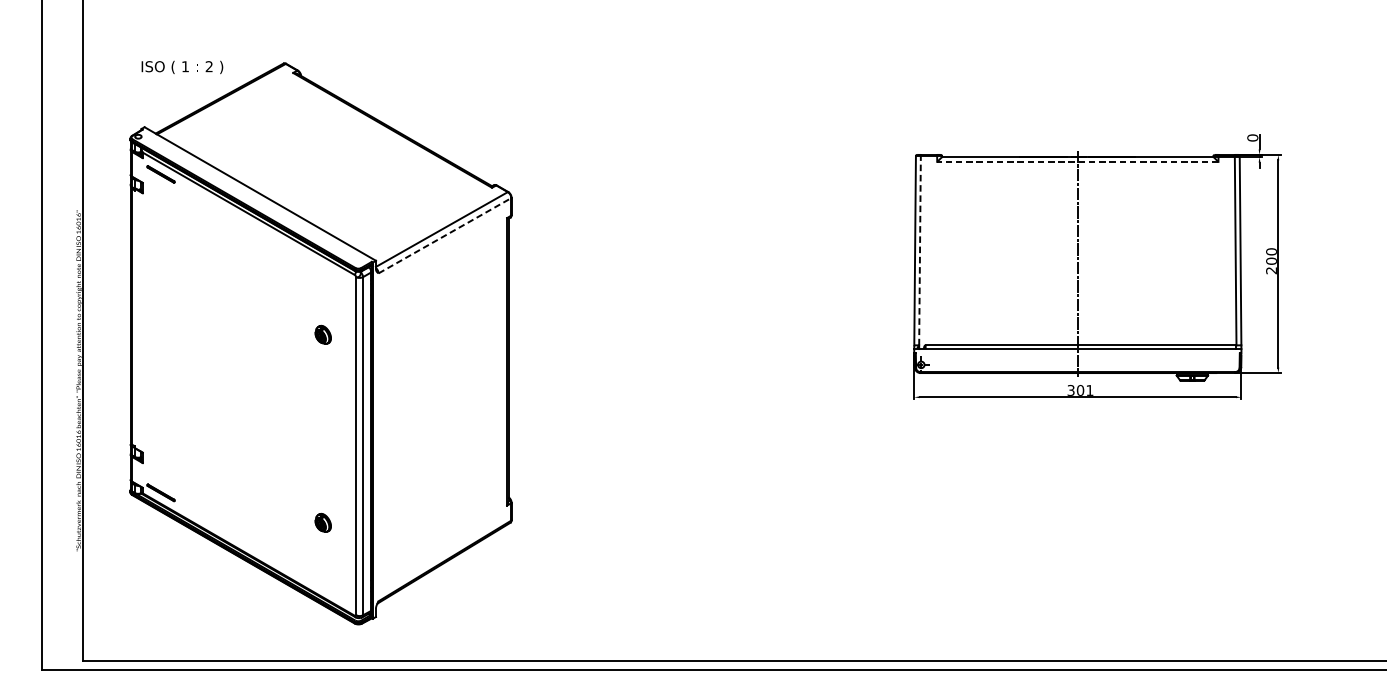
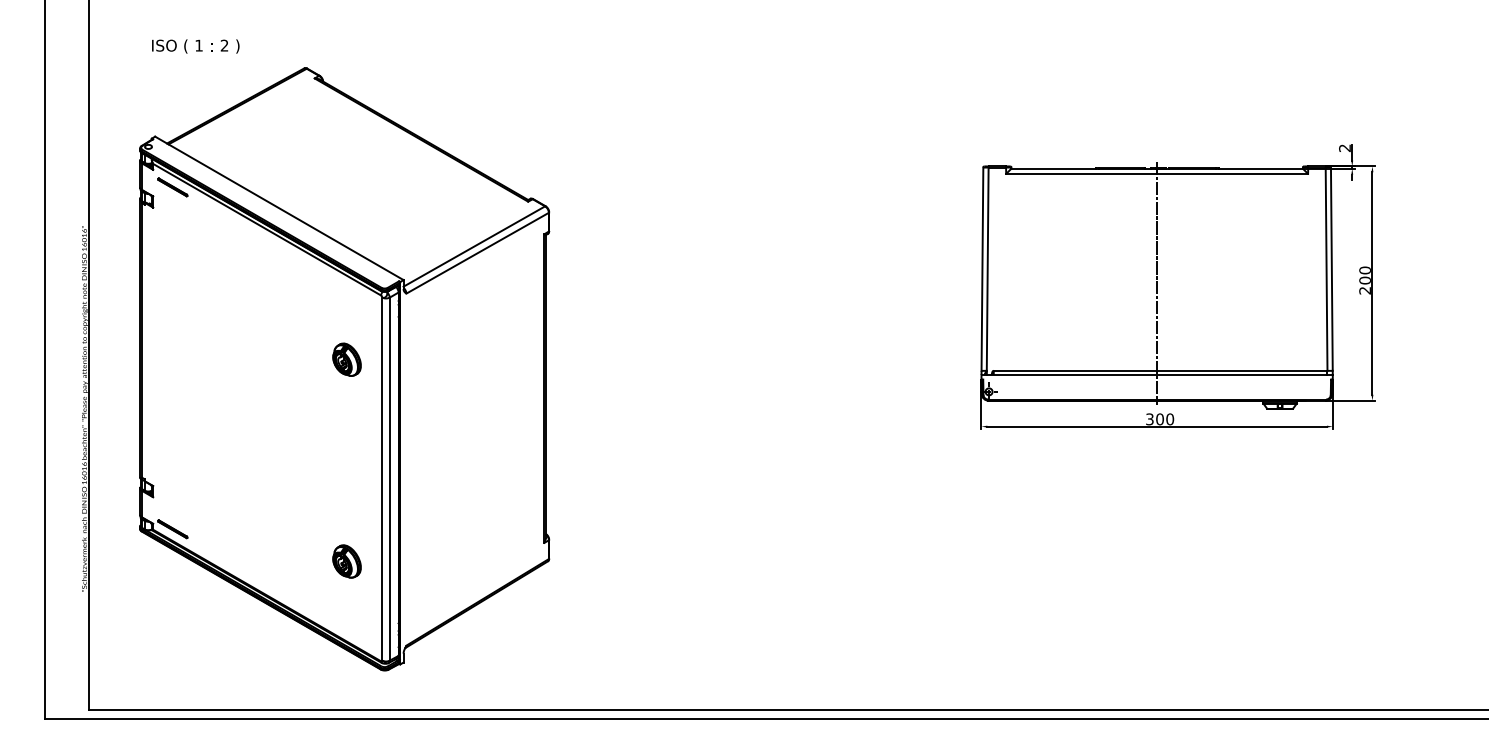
text: (182, 67) -> (195, 46), moved
text: (1252, 138) -> (1344, 148), 0 -> 2
line: (1078, 161) -> (1157, 173), dashed -> solid
line: (444, 236) -> (477, 253), dashed -> solid
line: (919, 250) -> (987, 269), dashed -> solid
part: (322, 334) -> (346, 359), size x1.67
text: (1090, 390) -> (1170, 419), 301 -> 300
part: (322, 522) -> (346, 561), size x1.67

